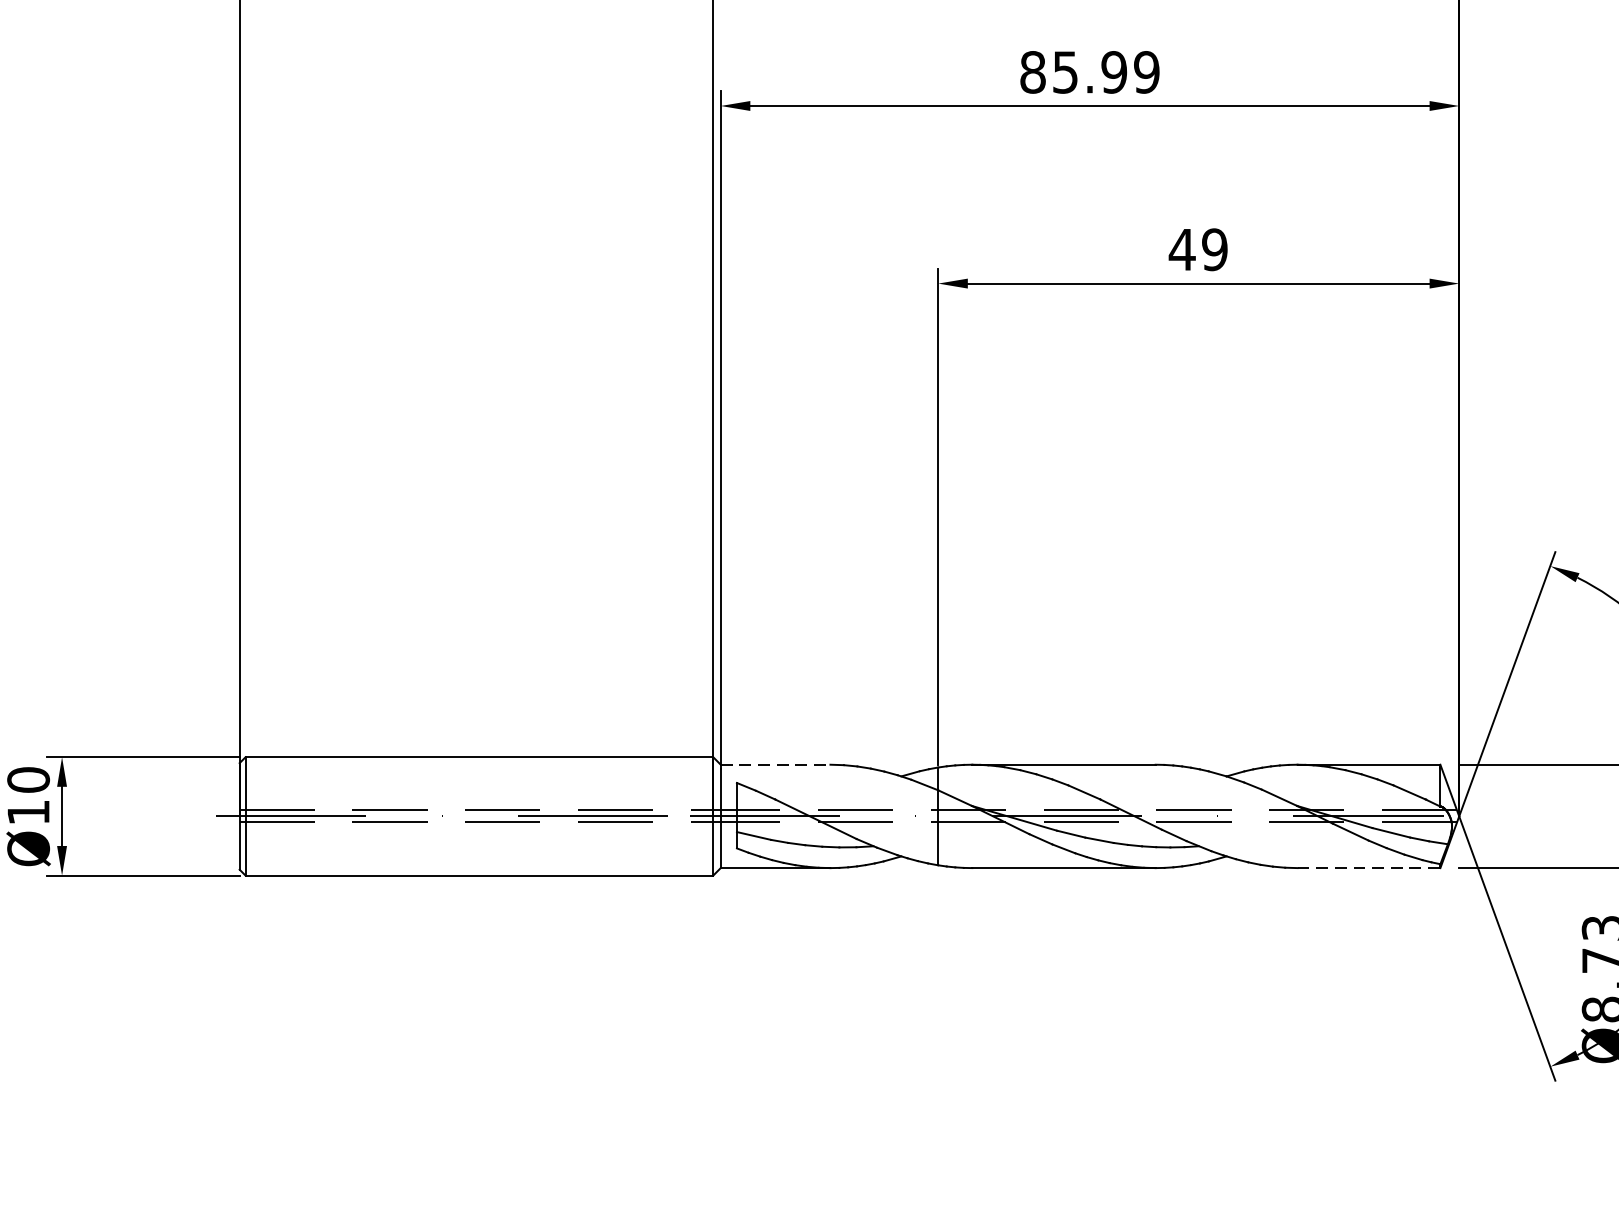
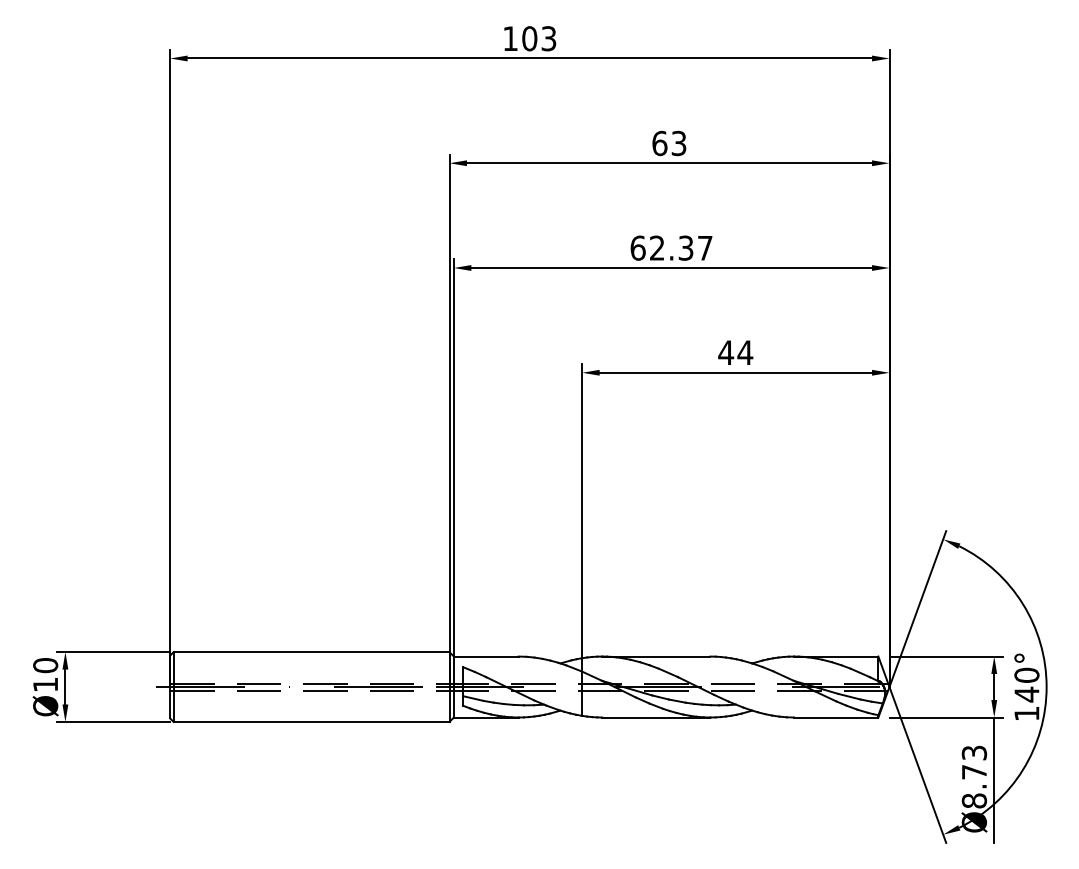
text: (1089, 71) -> (671, 247), 85.99 -> 62.37
text: (1215, 249) -> (745, 352), 49 -> 44
line: (775, 764) -> (486, 656), dashed -> solid
line: (1369, 868) -> (836, 717), dashed -> solid

